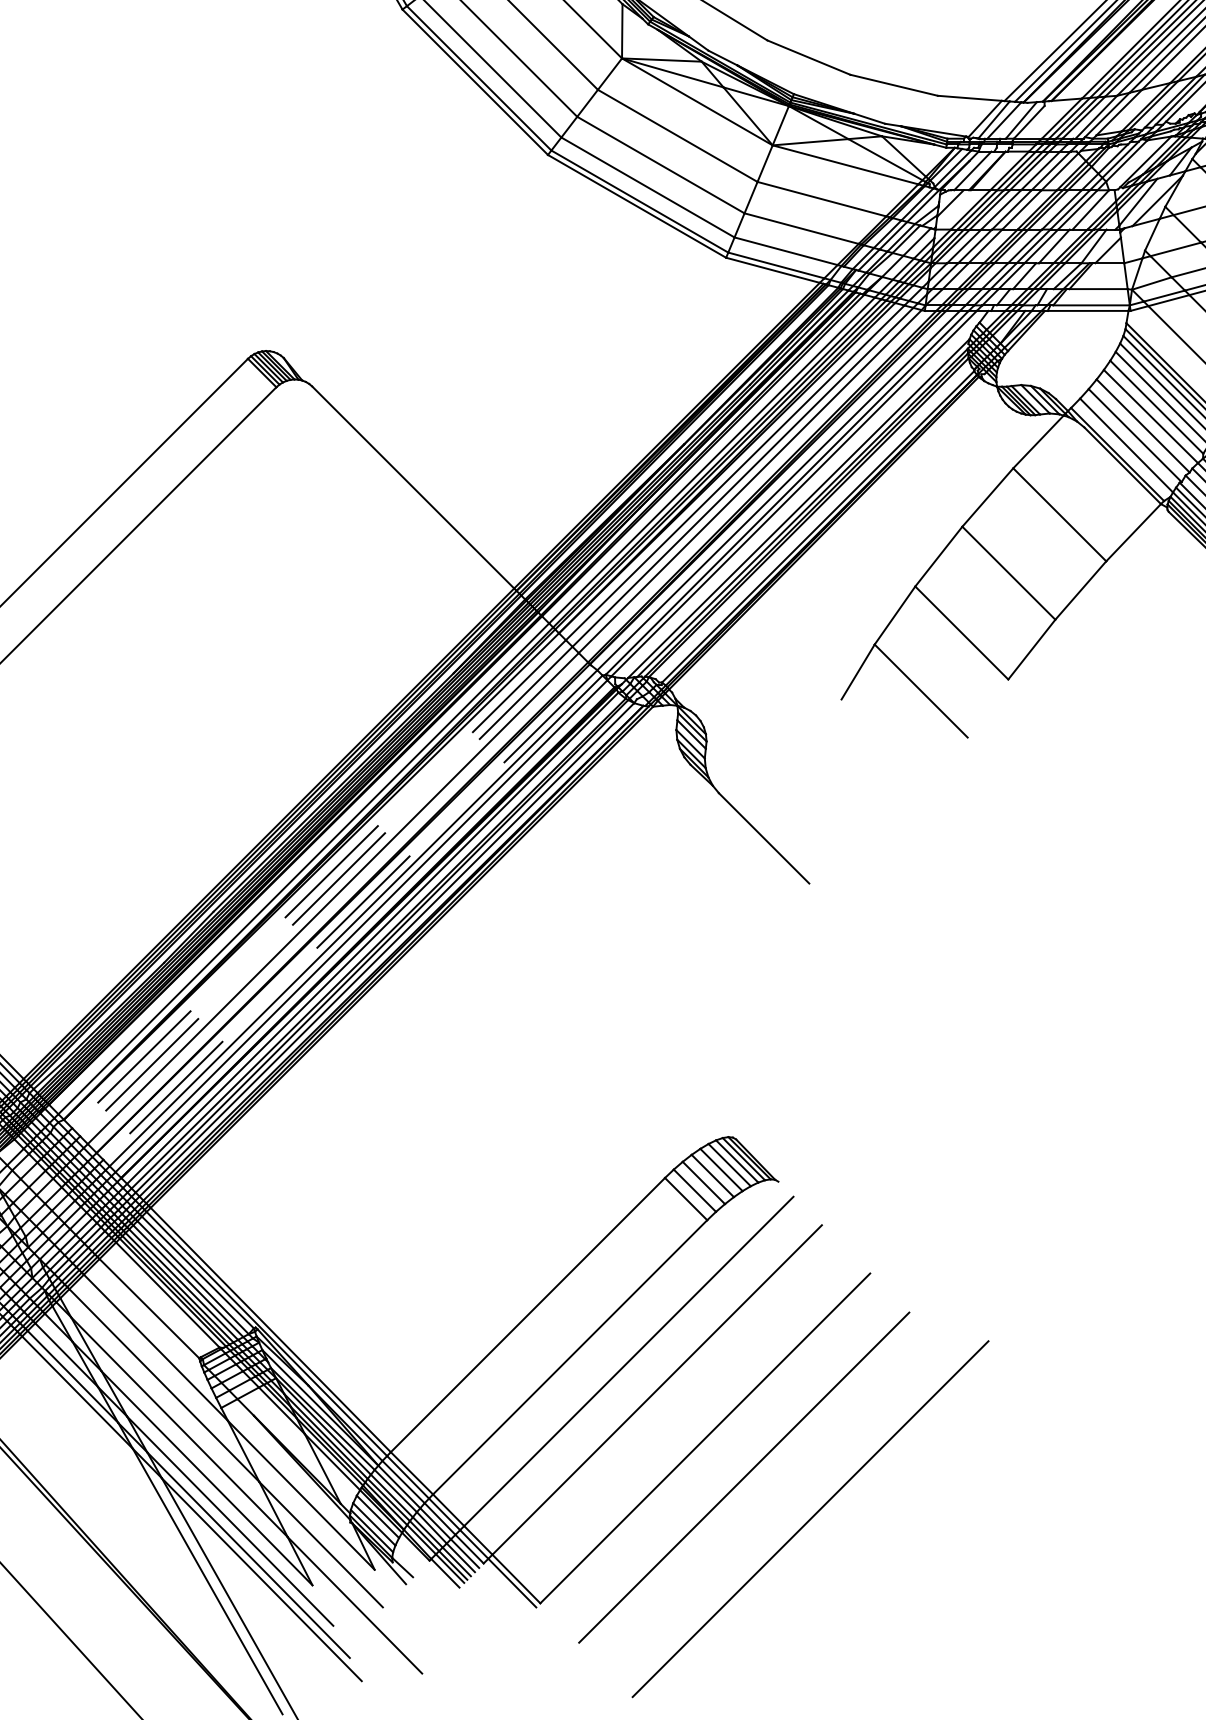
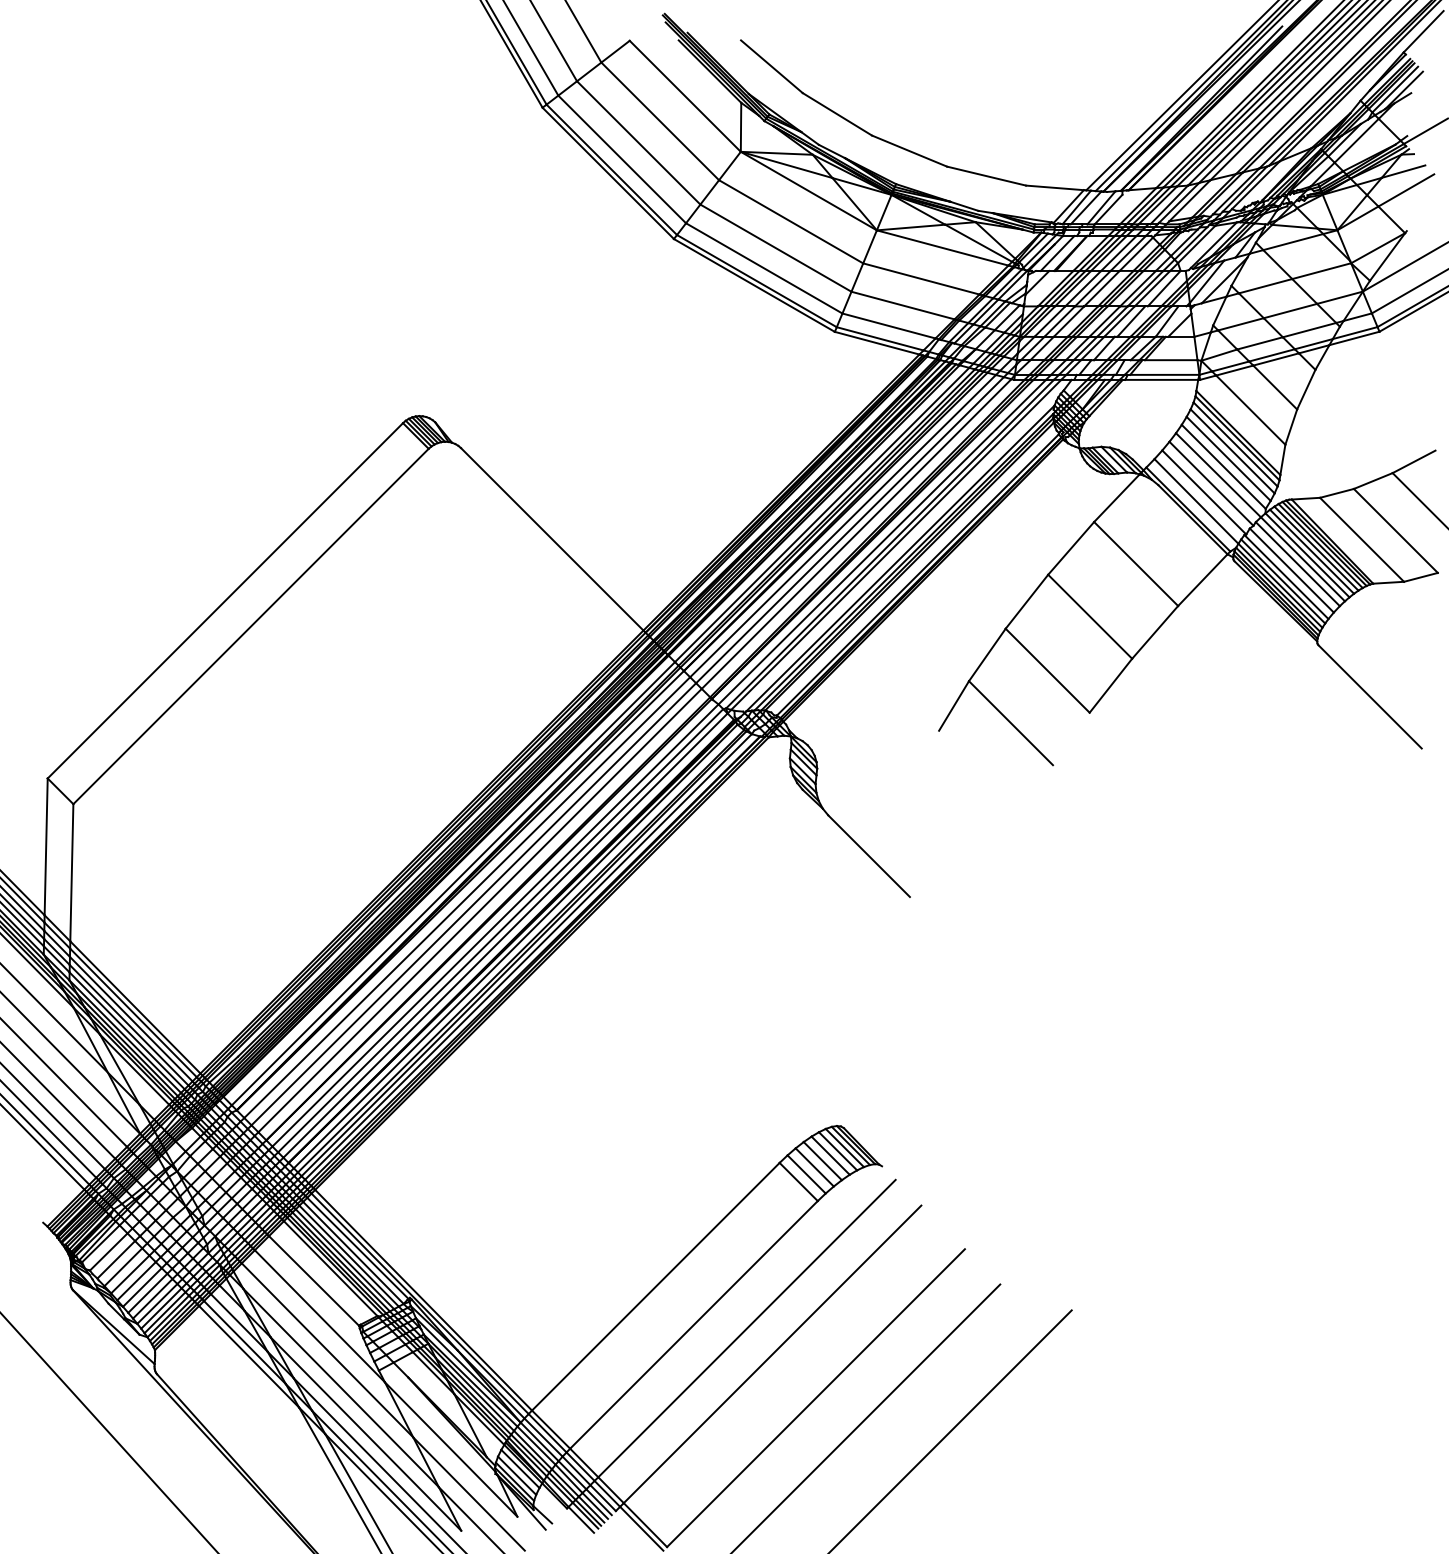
line: (318, 884) -> (466, 897), dashed -> solid
line: (326, 891) -> (473, 904), dashed -> solid
line: (350, 915) -> (495, 925), dashed -> solid

